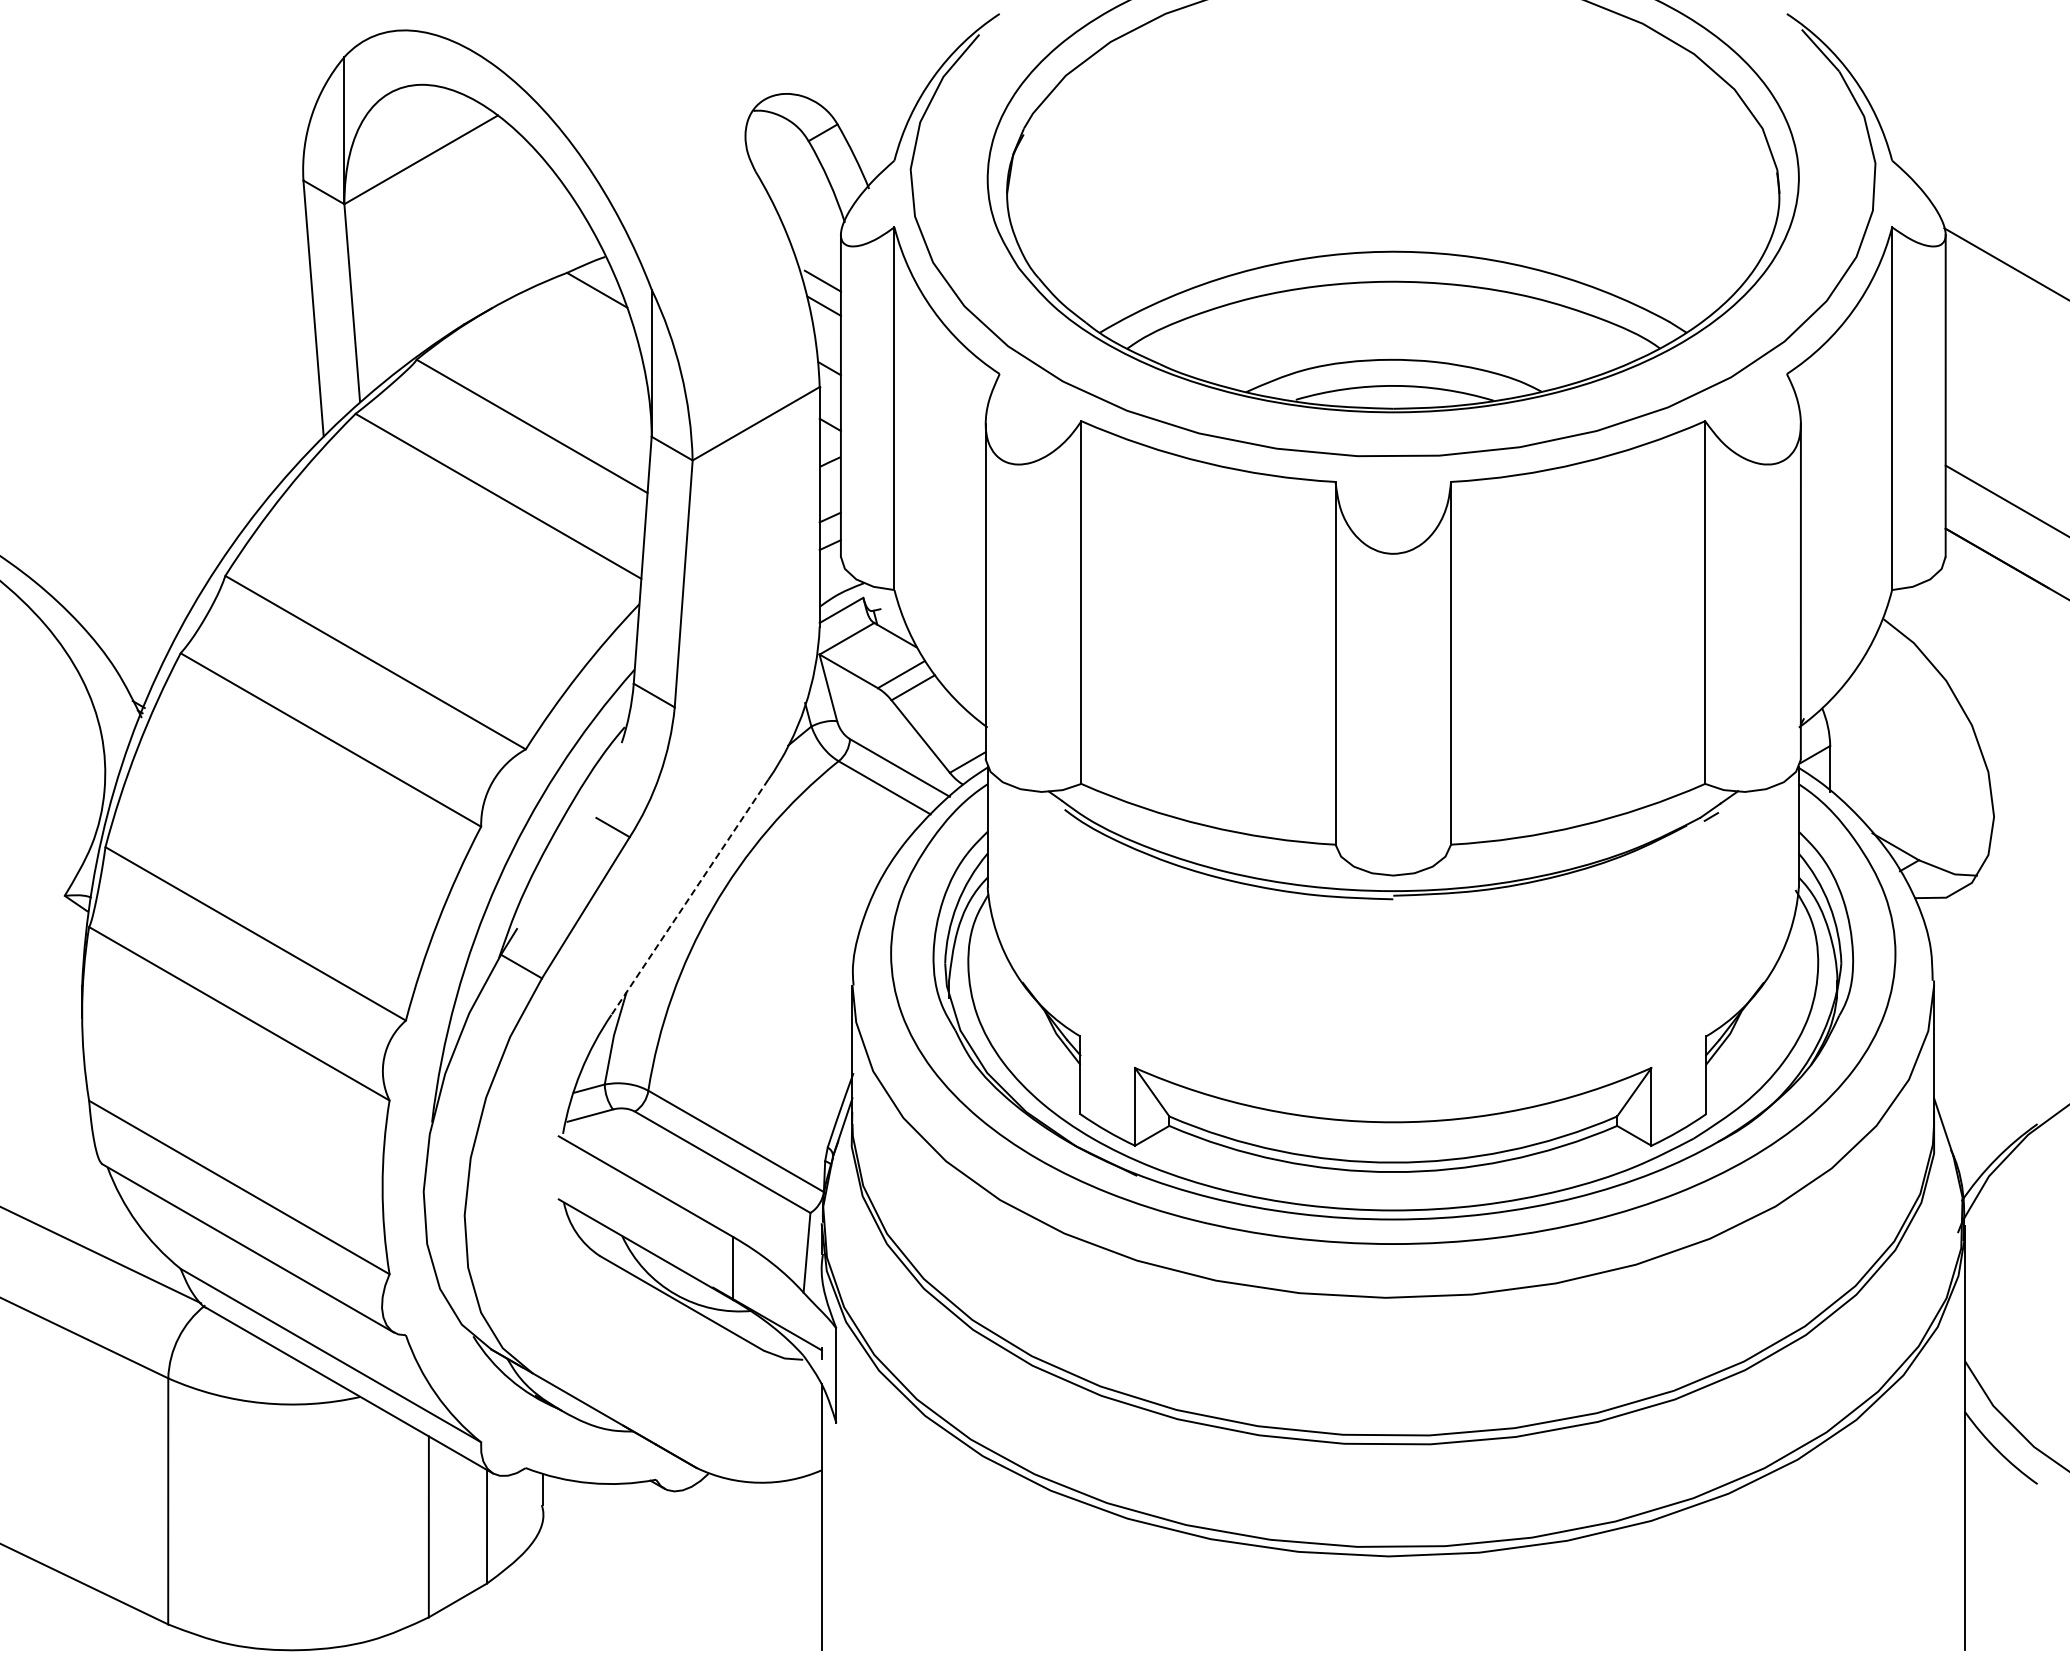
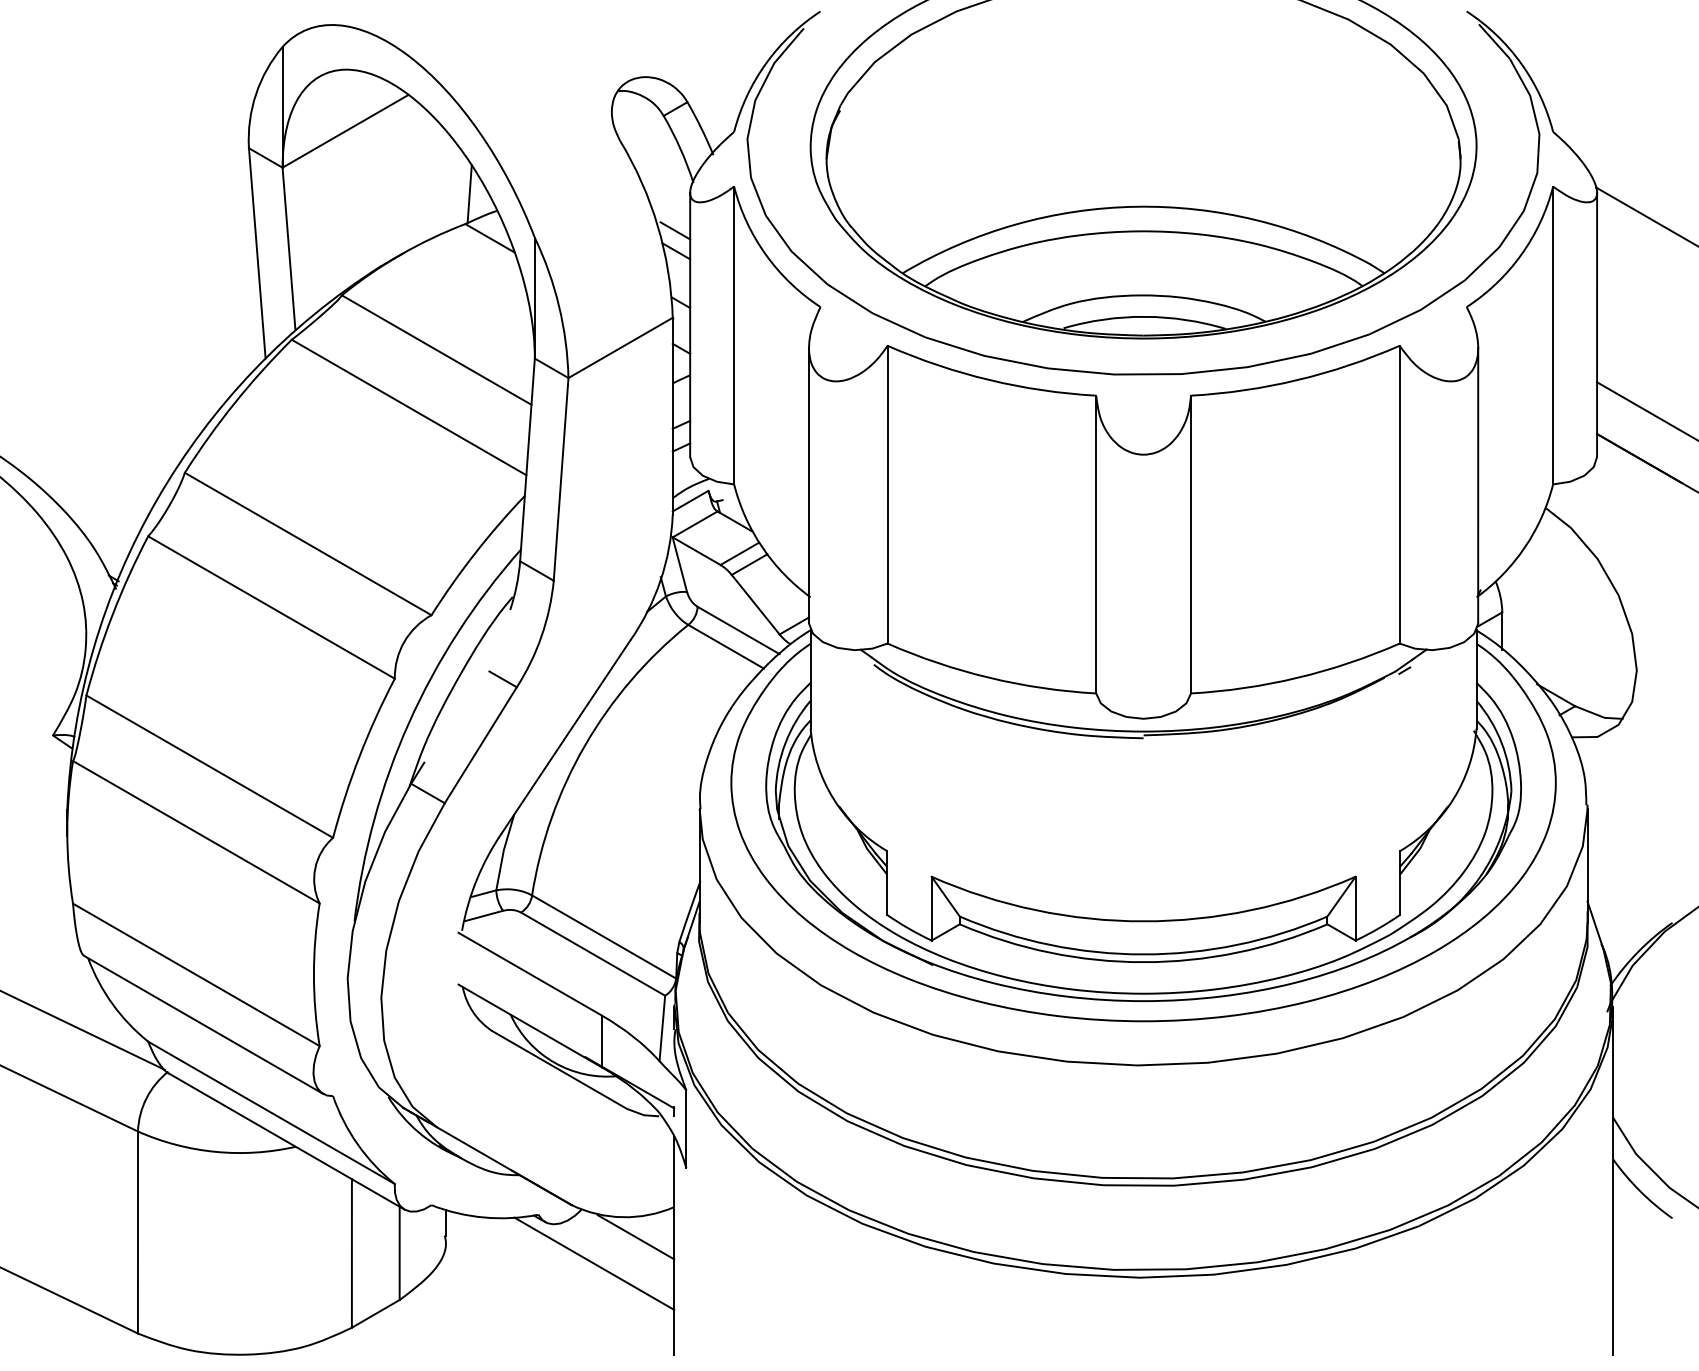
line: (571, 236) -> (469, 194), added
line: (689, 897) -> (565, 736), dashed -> solid
line: (774, 1507) -> (635, 1237), added
line: (723, 1539) -> (593, 1263), added

